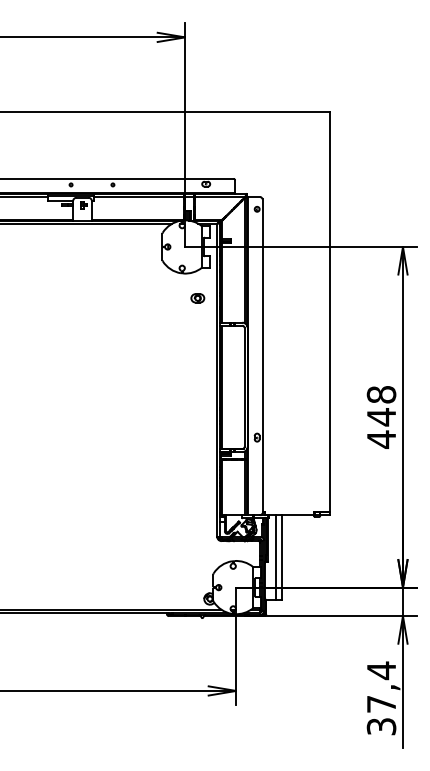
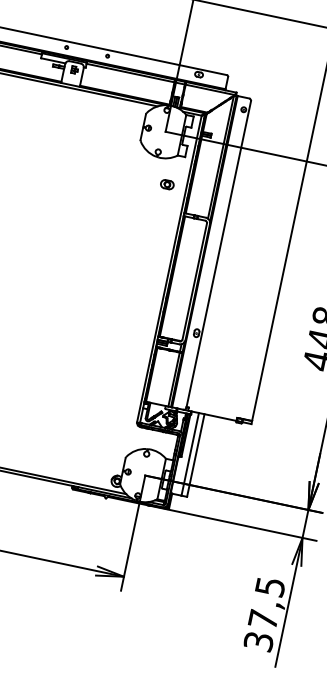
text: (381, 670) -> (270, 586), 37,4 -> 37,5

